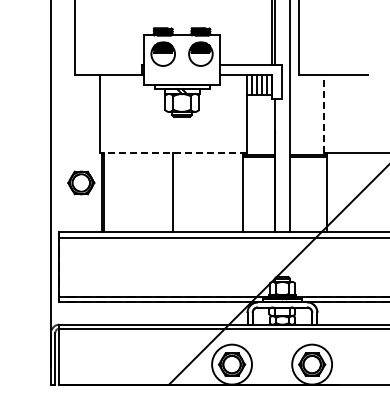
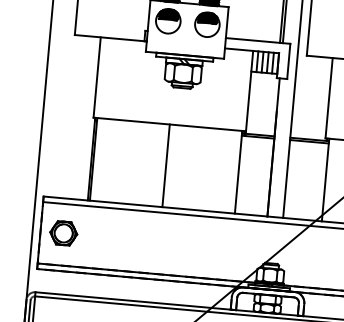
line: (323, 114) -> (328, 98), dashed -> solid
line: (172, 152) -> (168, 124), dashed -> solid
part: (81, 182) -> (63, 232), moved

